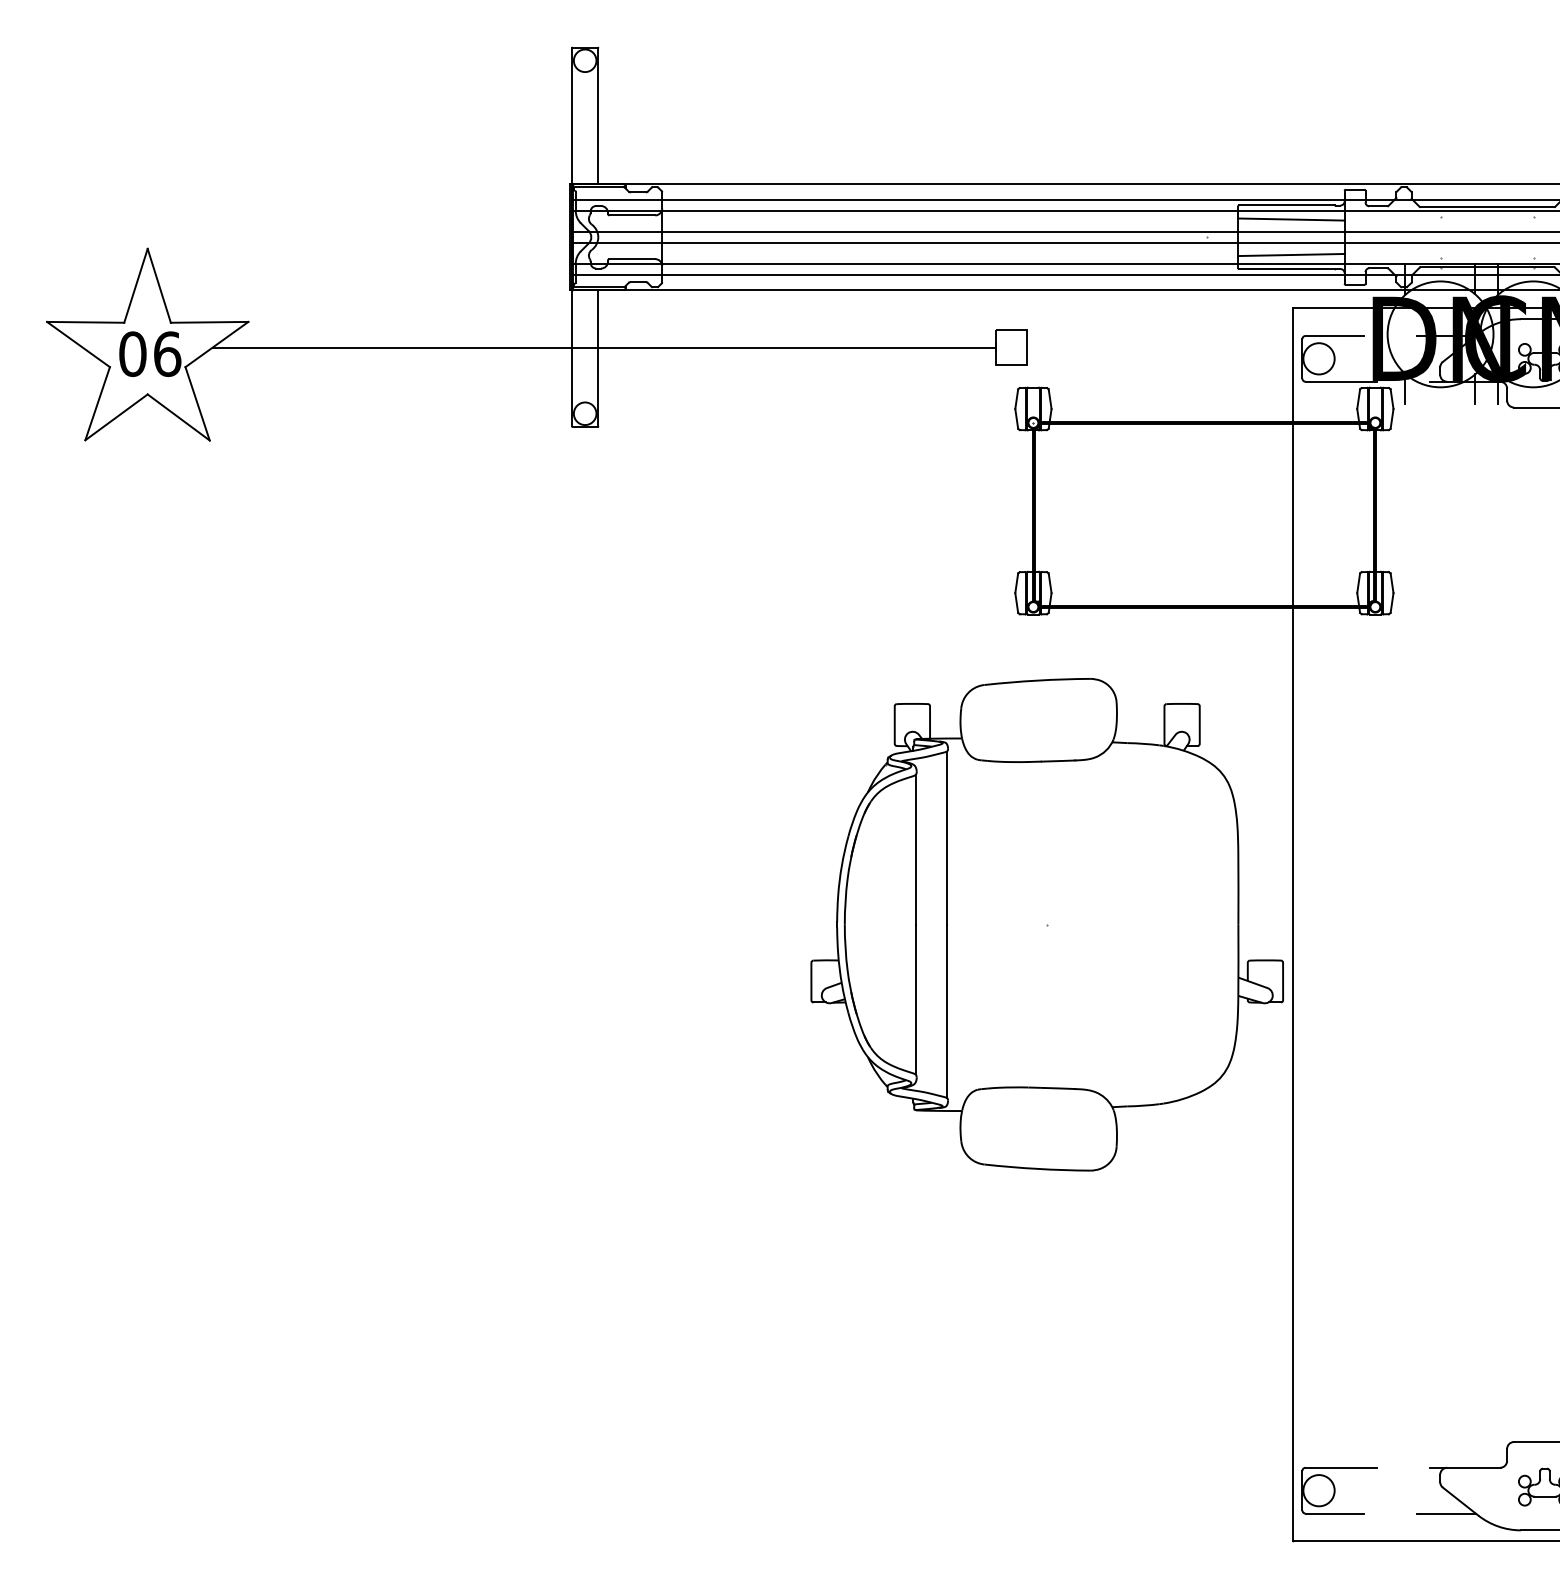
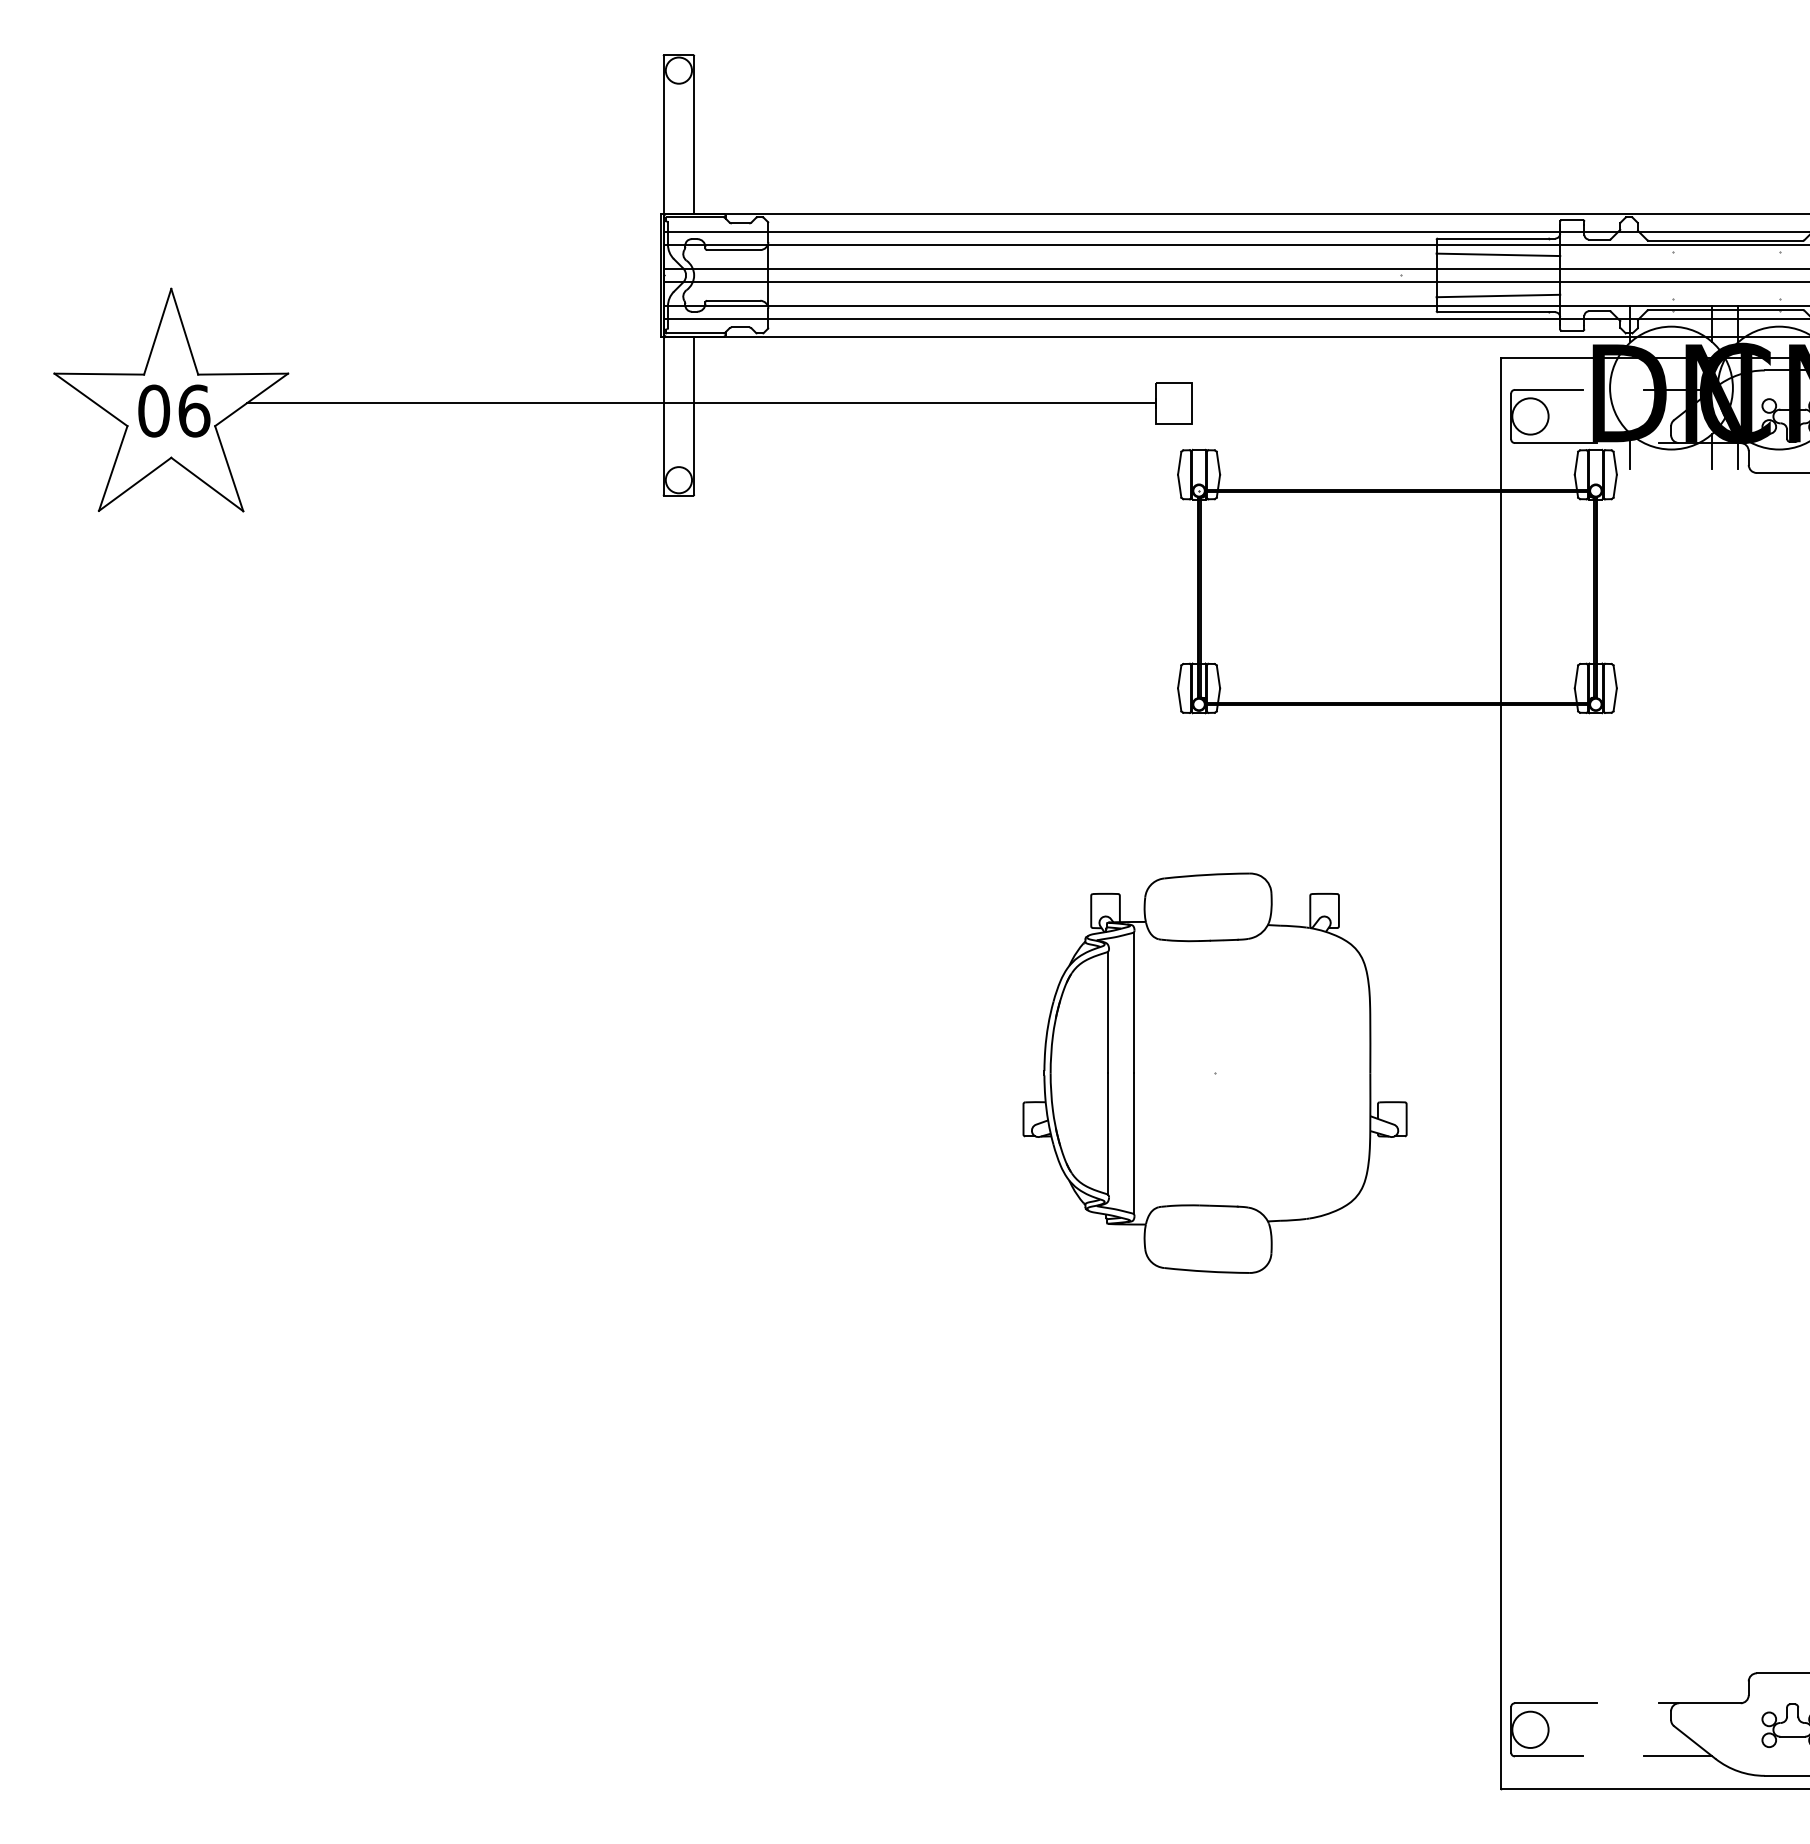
part: (1046, 925) -> (1214, 1073), size x0.7

